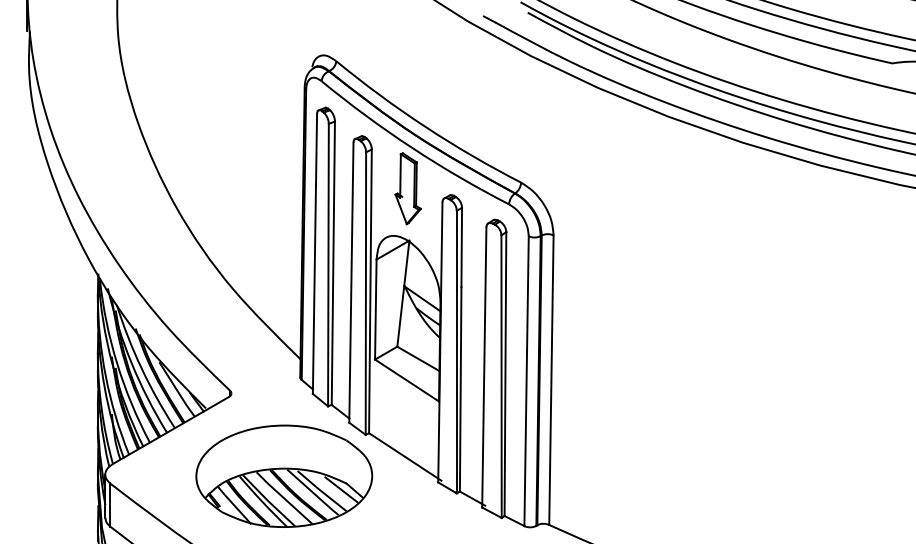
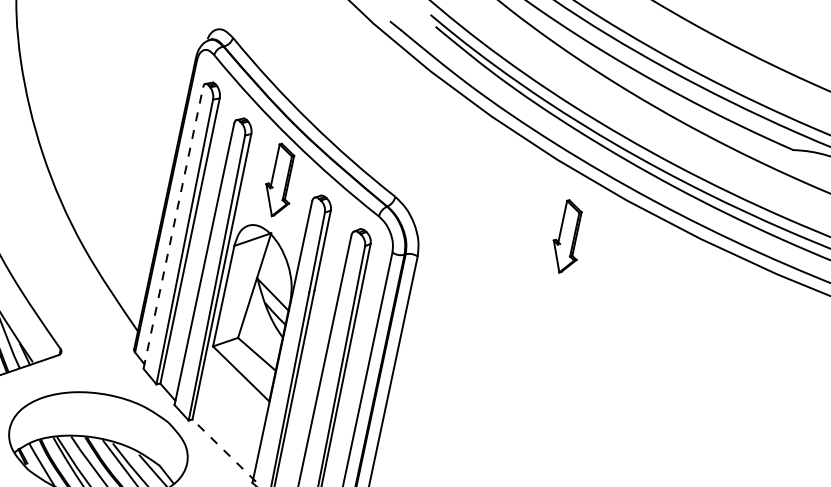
part: (692, 188) -> (567, 236), added
line: (314, 254) -> (172, 228), solid -> dashed
line: (404, 456) -> (223, 450), solid -> dashed

